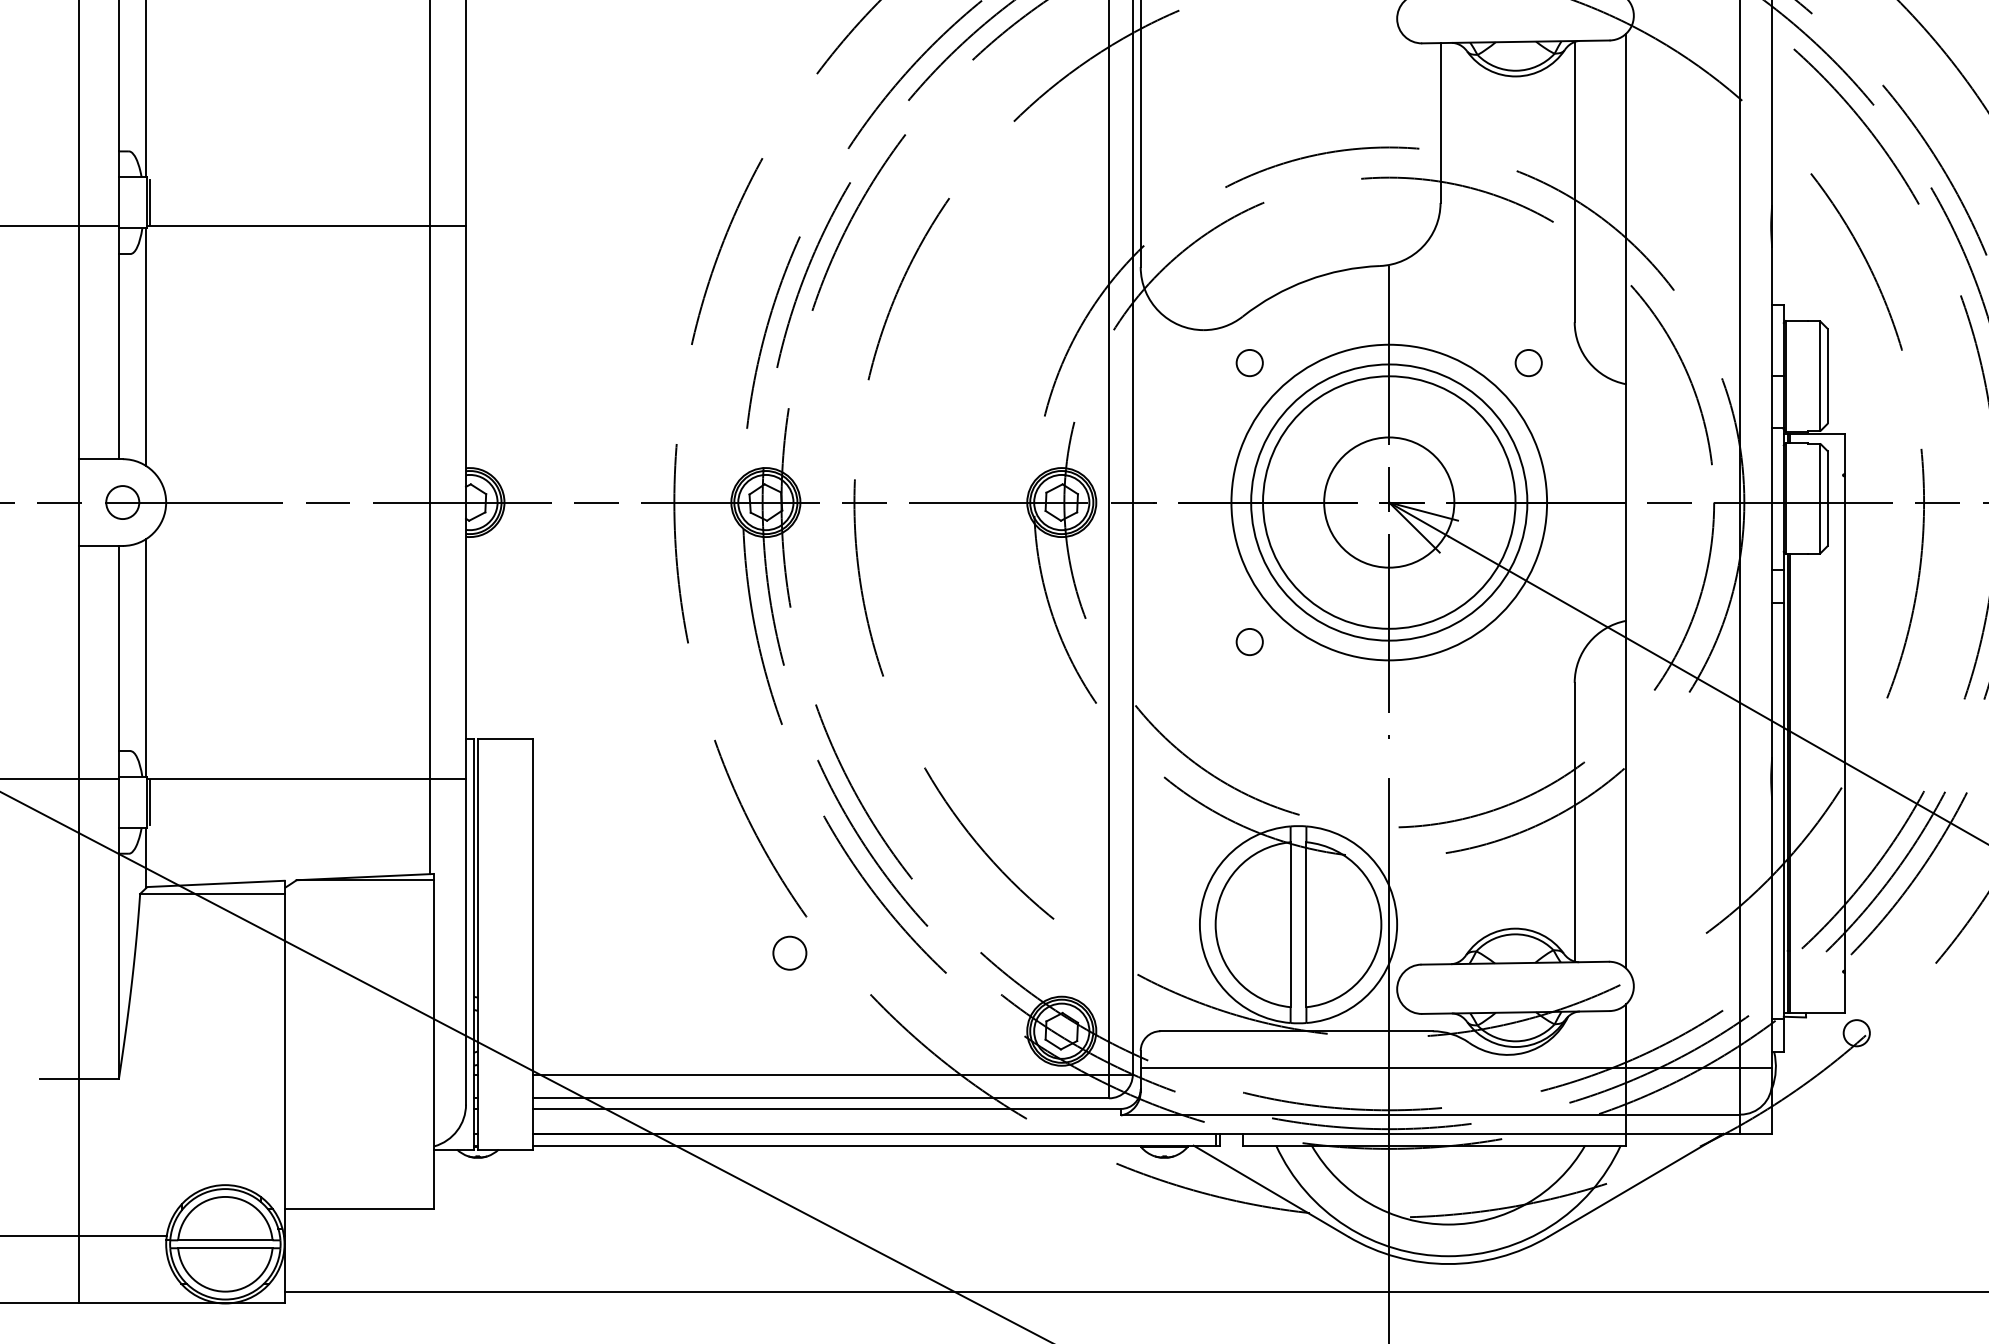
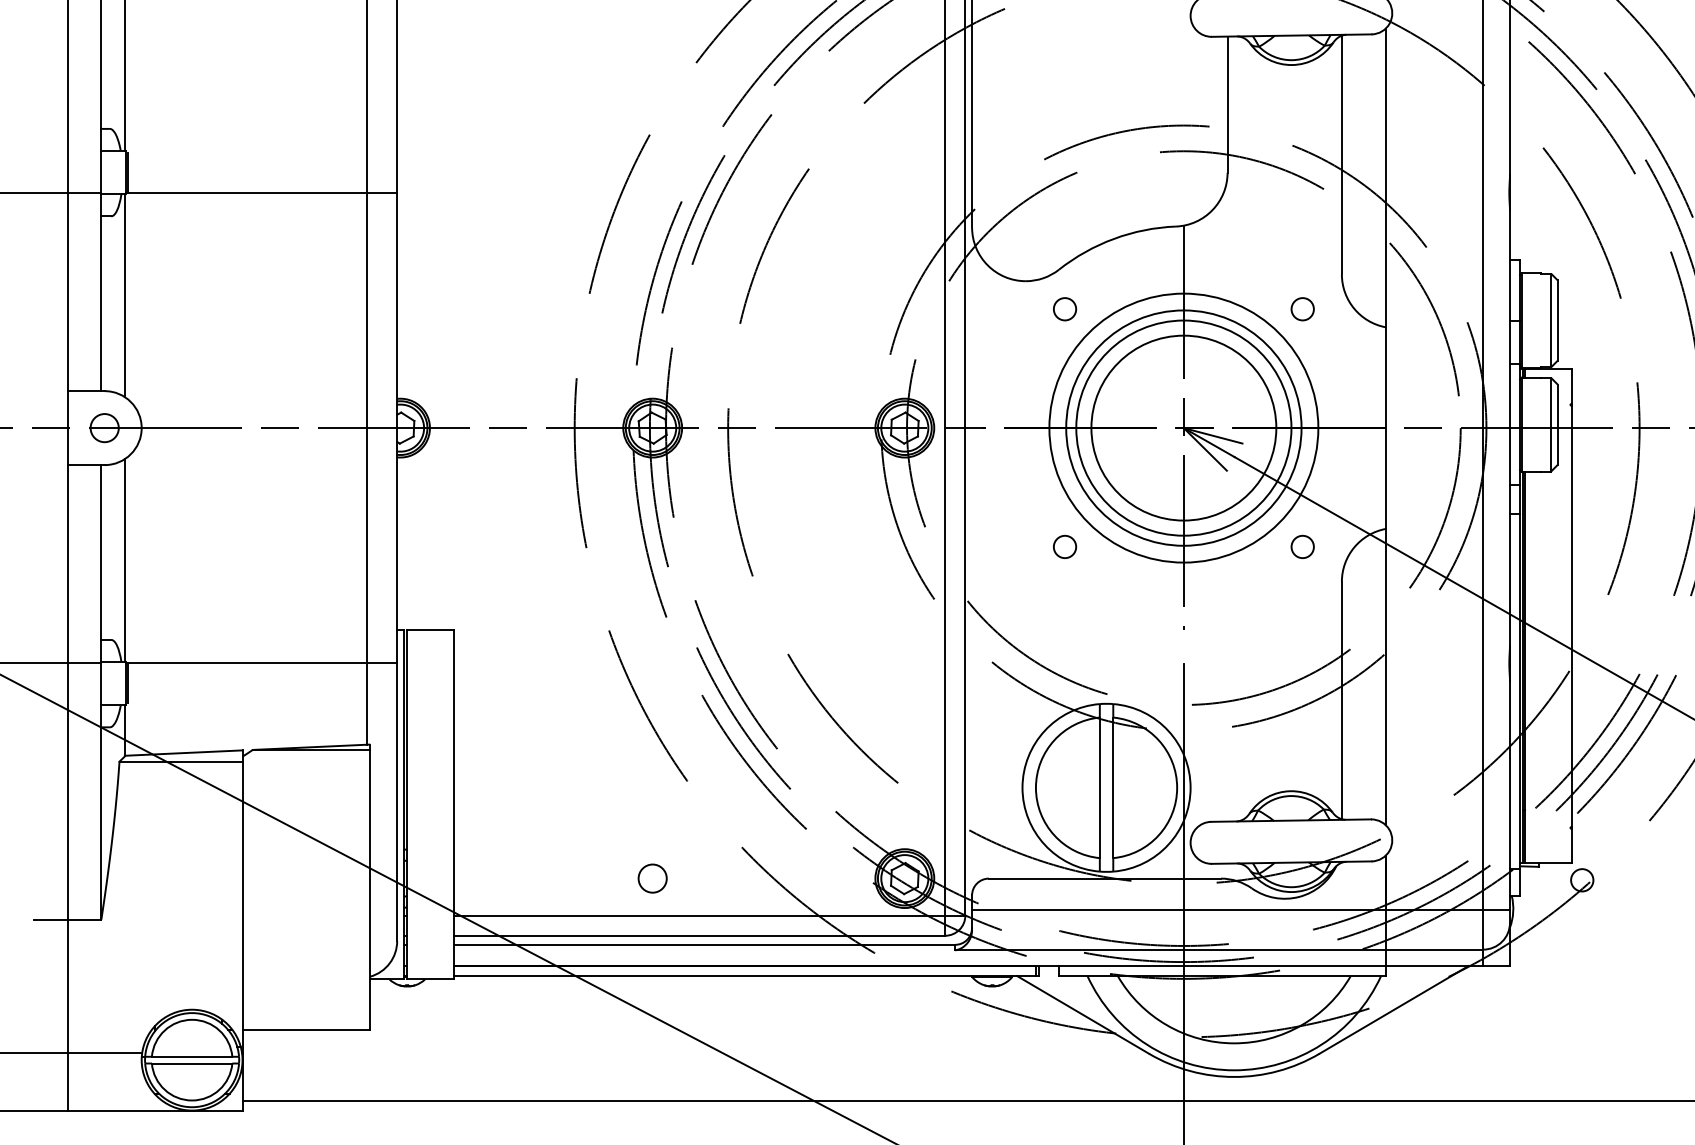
circle: (1388, 502) -> (1183, 428), size x1.67
circle: (1528, 641) -> (1302, 546), added
circle: (789, 952) -> (652, 877), moved

